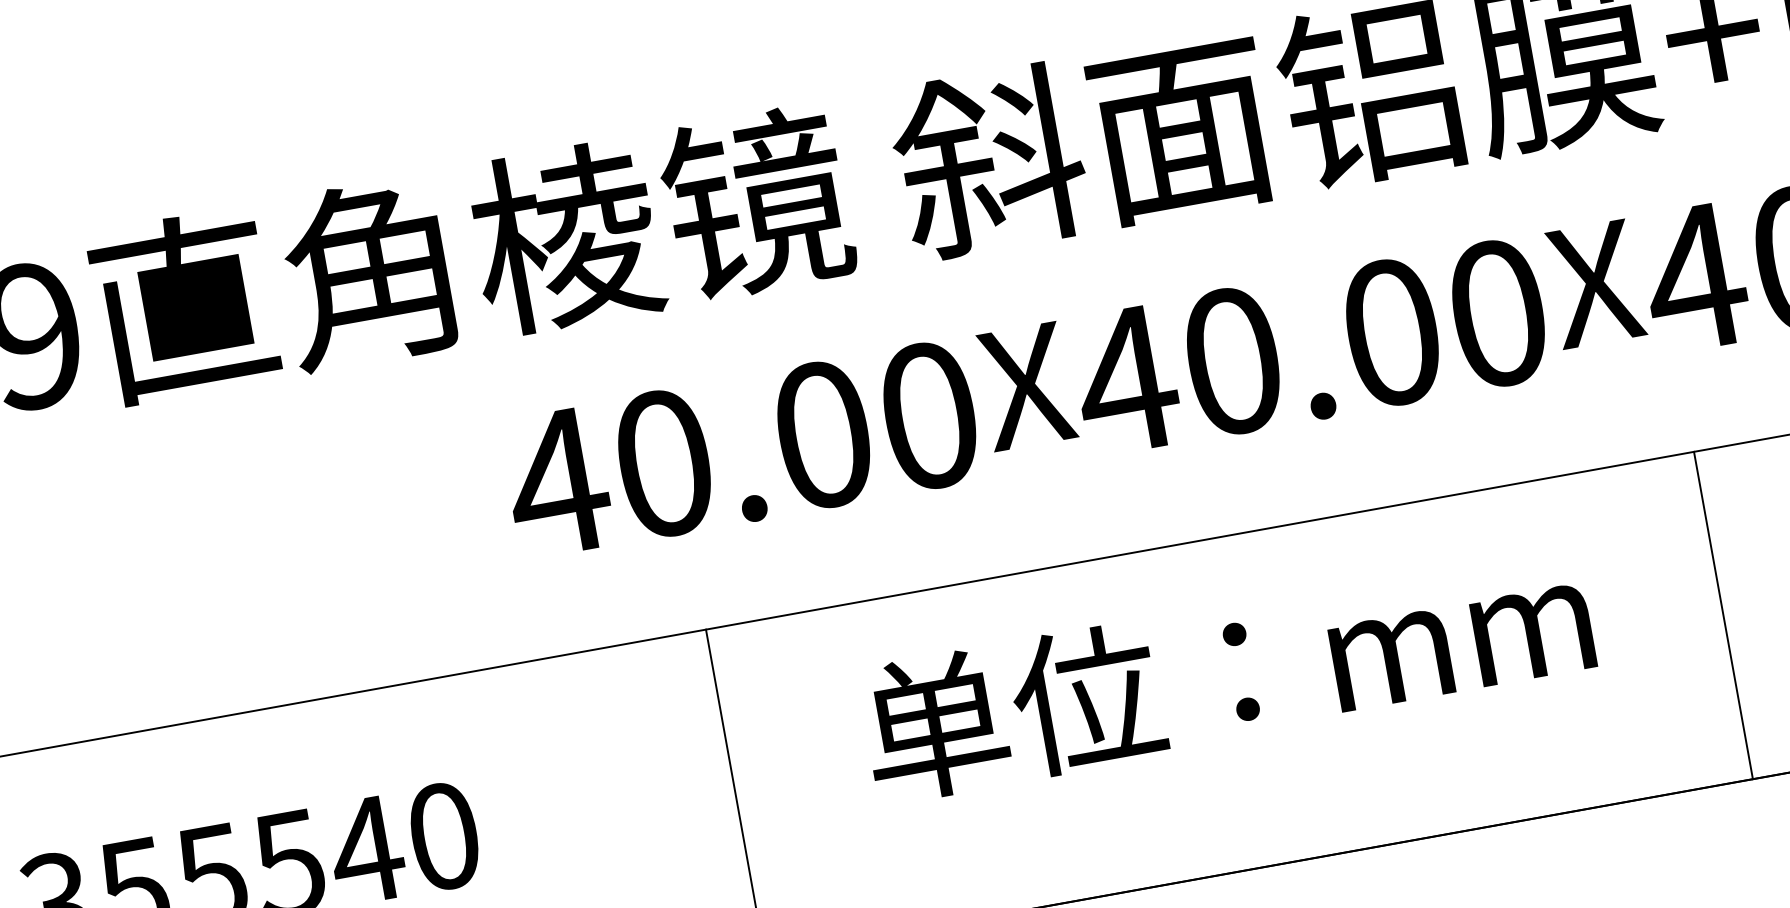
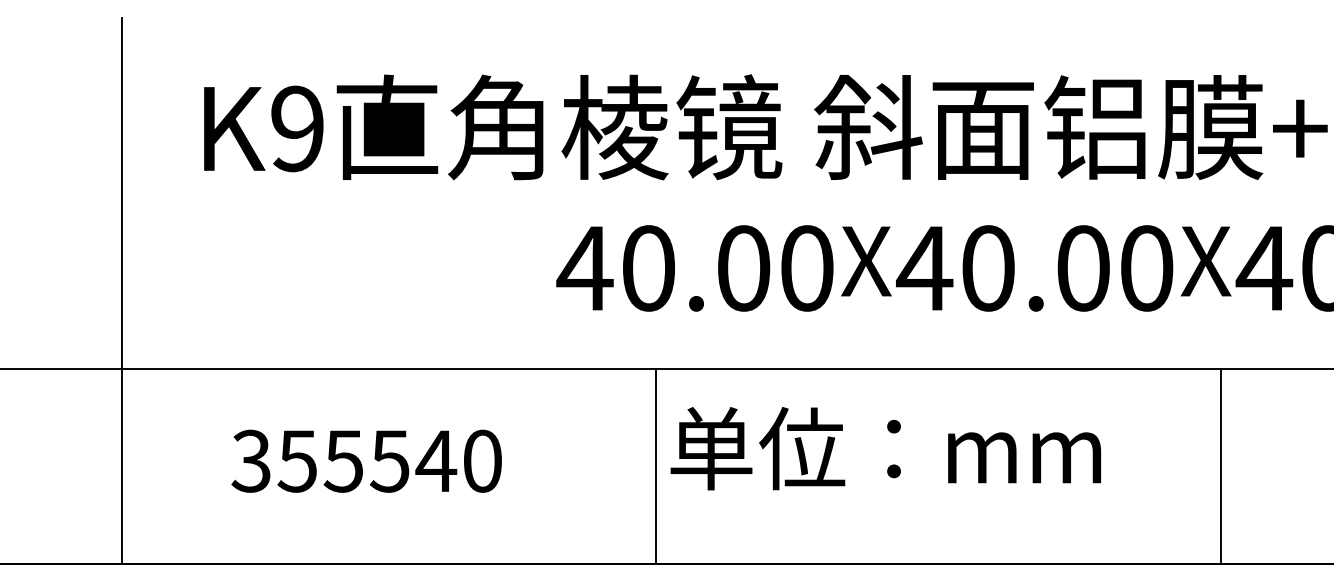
line: (1722, 615) -> (1220, 466), moved
text: (1226, 673) -> (885, 448), moved

